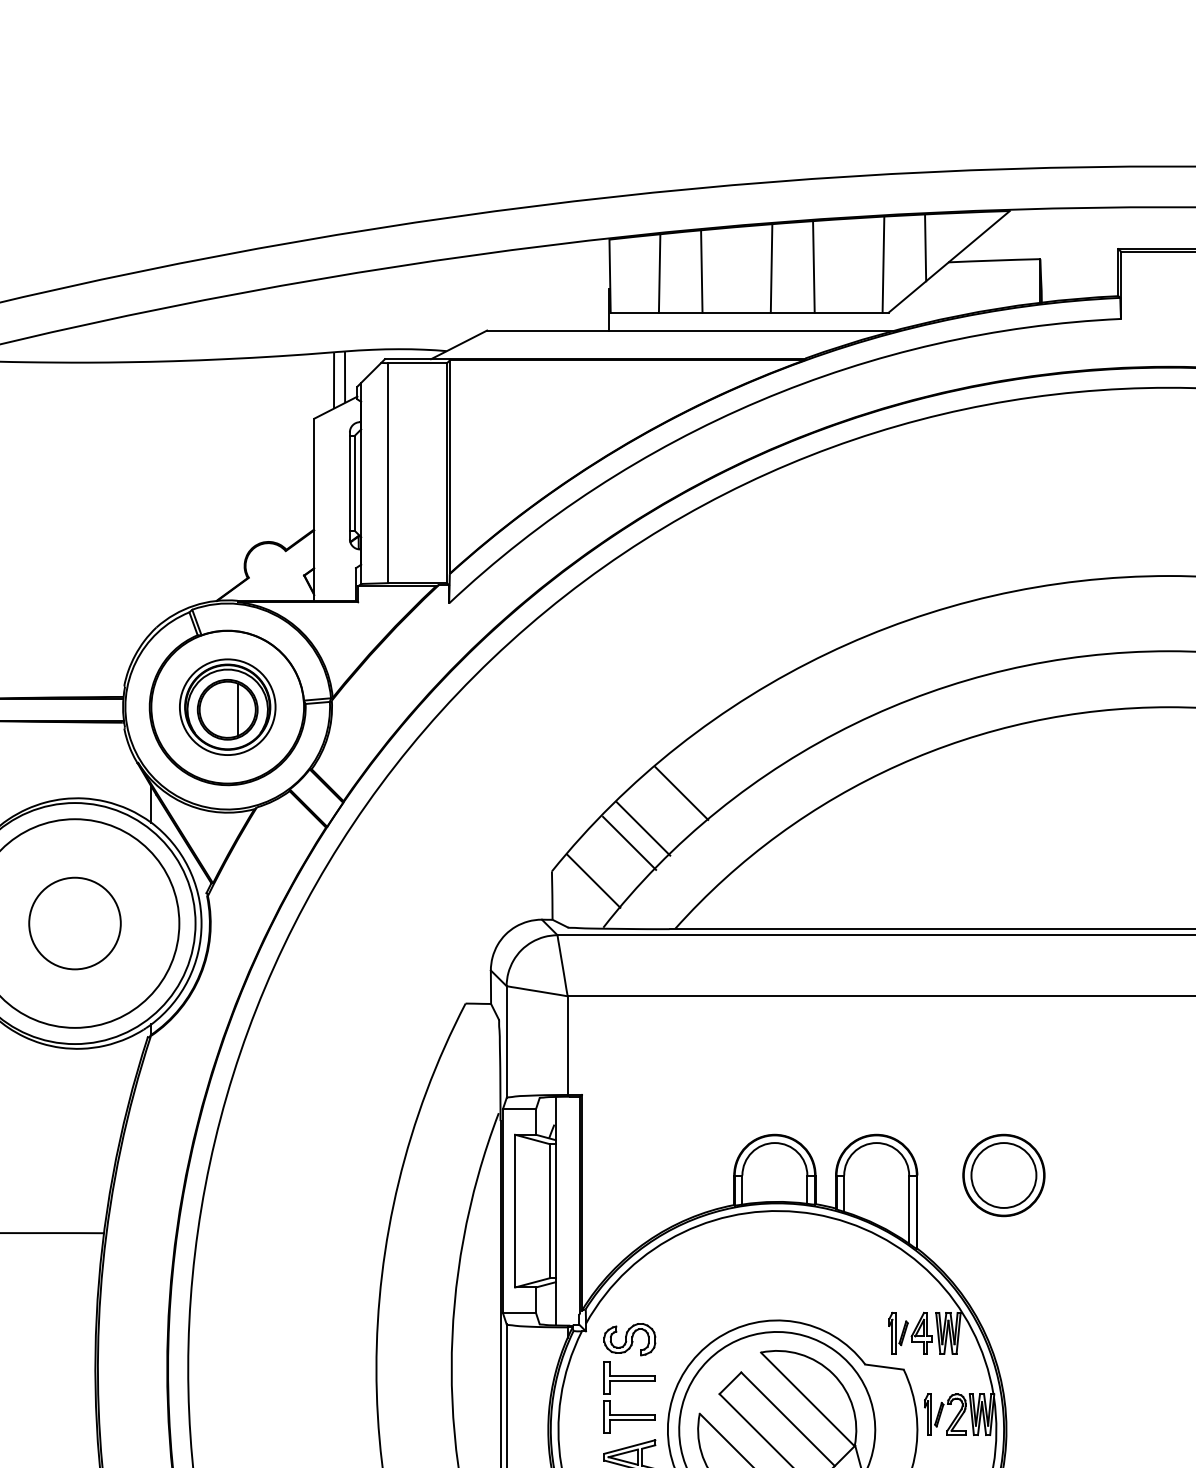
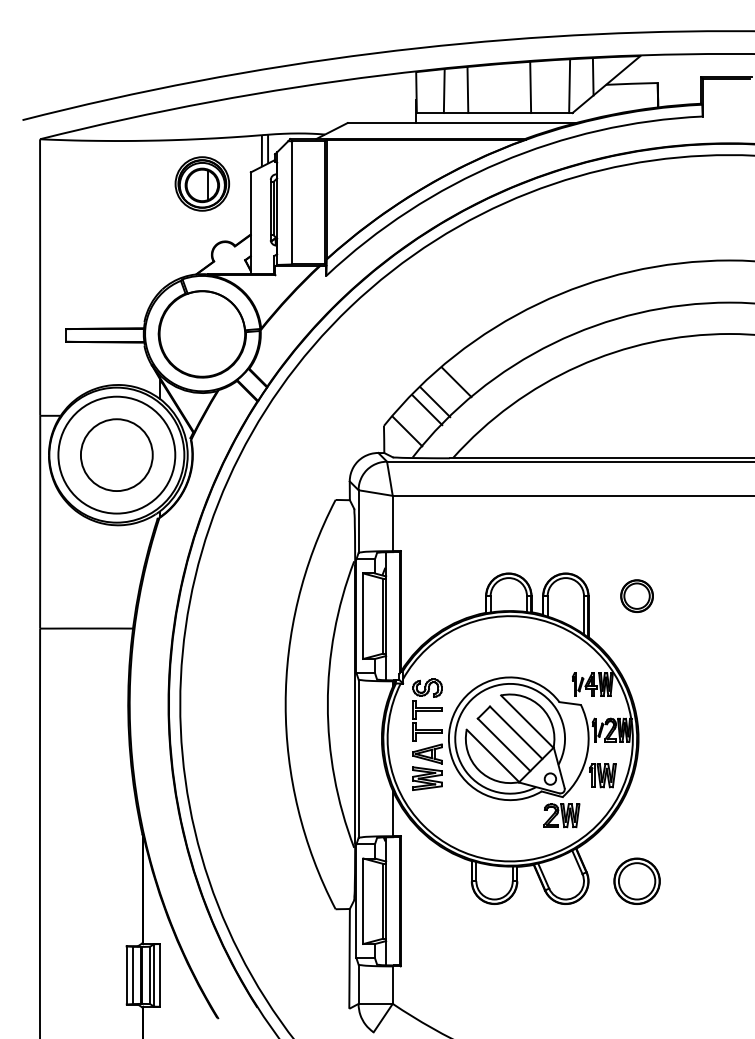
line: (770, 268) -> (506, 88), removed
part: (227, 706) -> (202, 183), moved
circle: (74, 922) -> (116, 454), size x1.4
part: (1002, 1174) -> (636, 595), size x0.7

